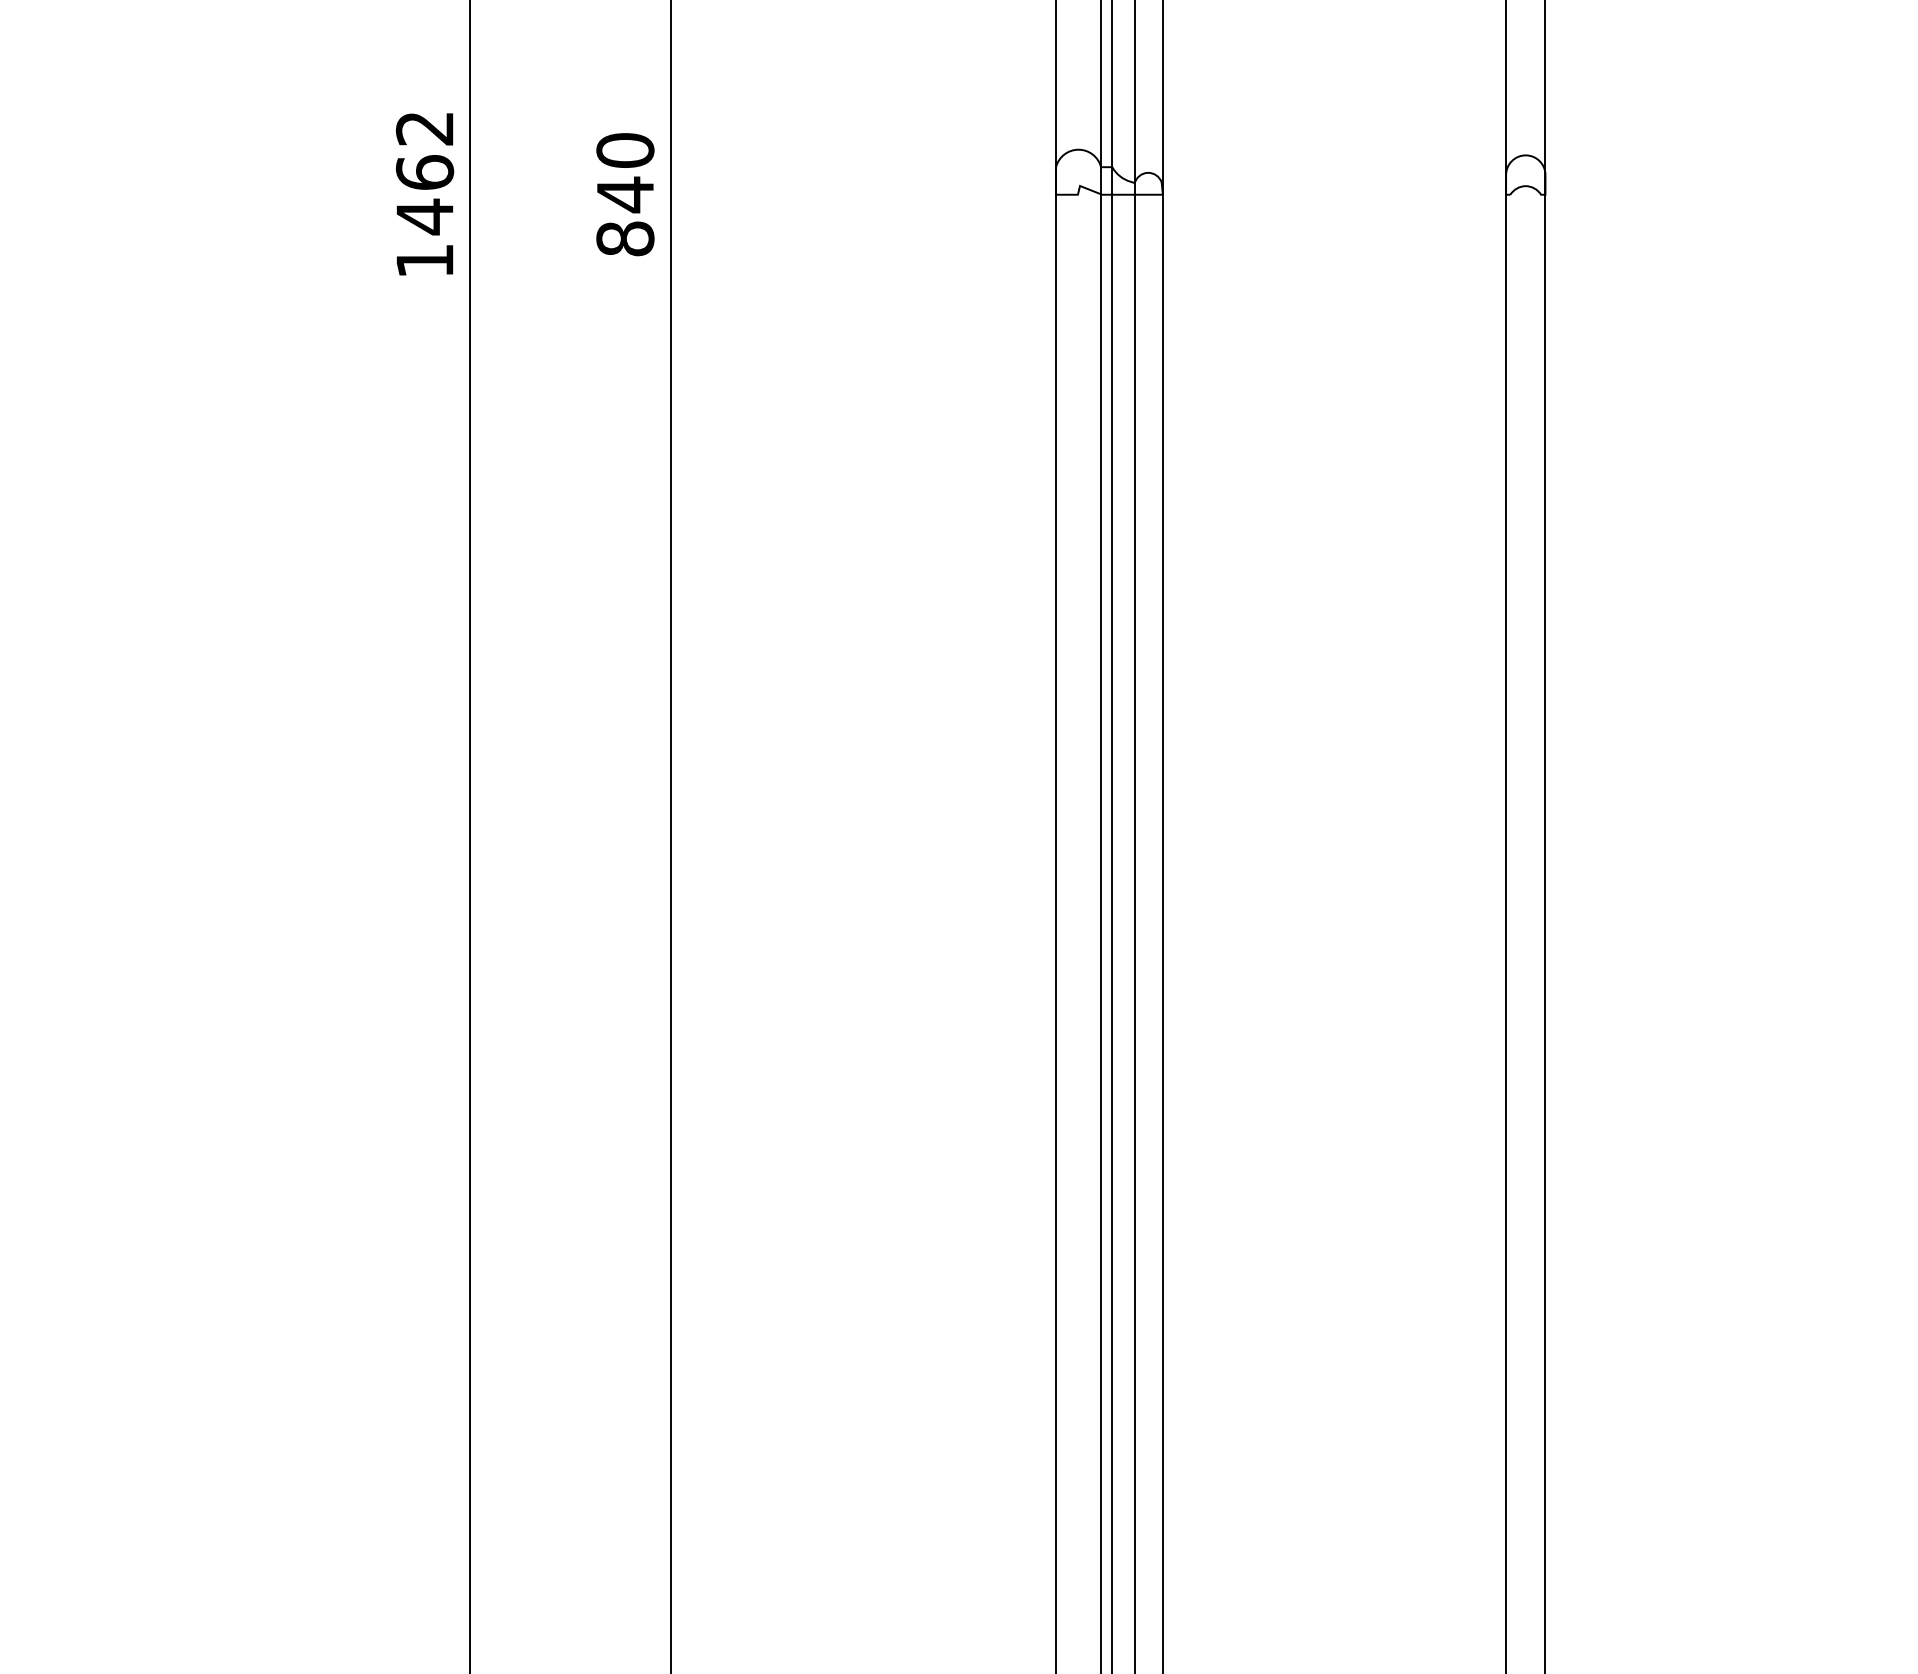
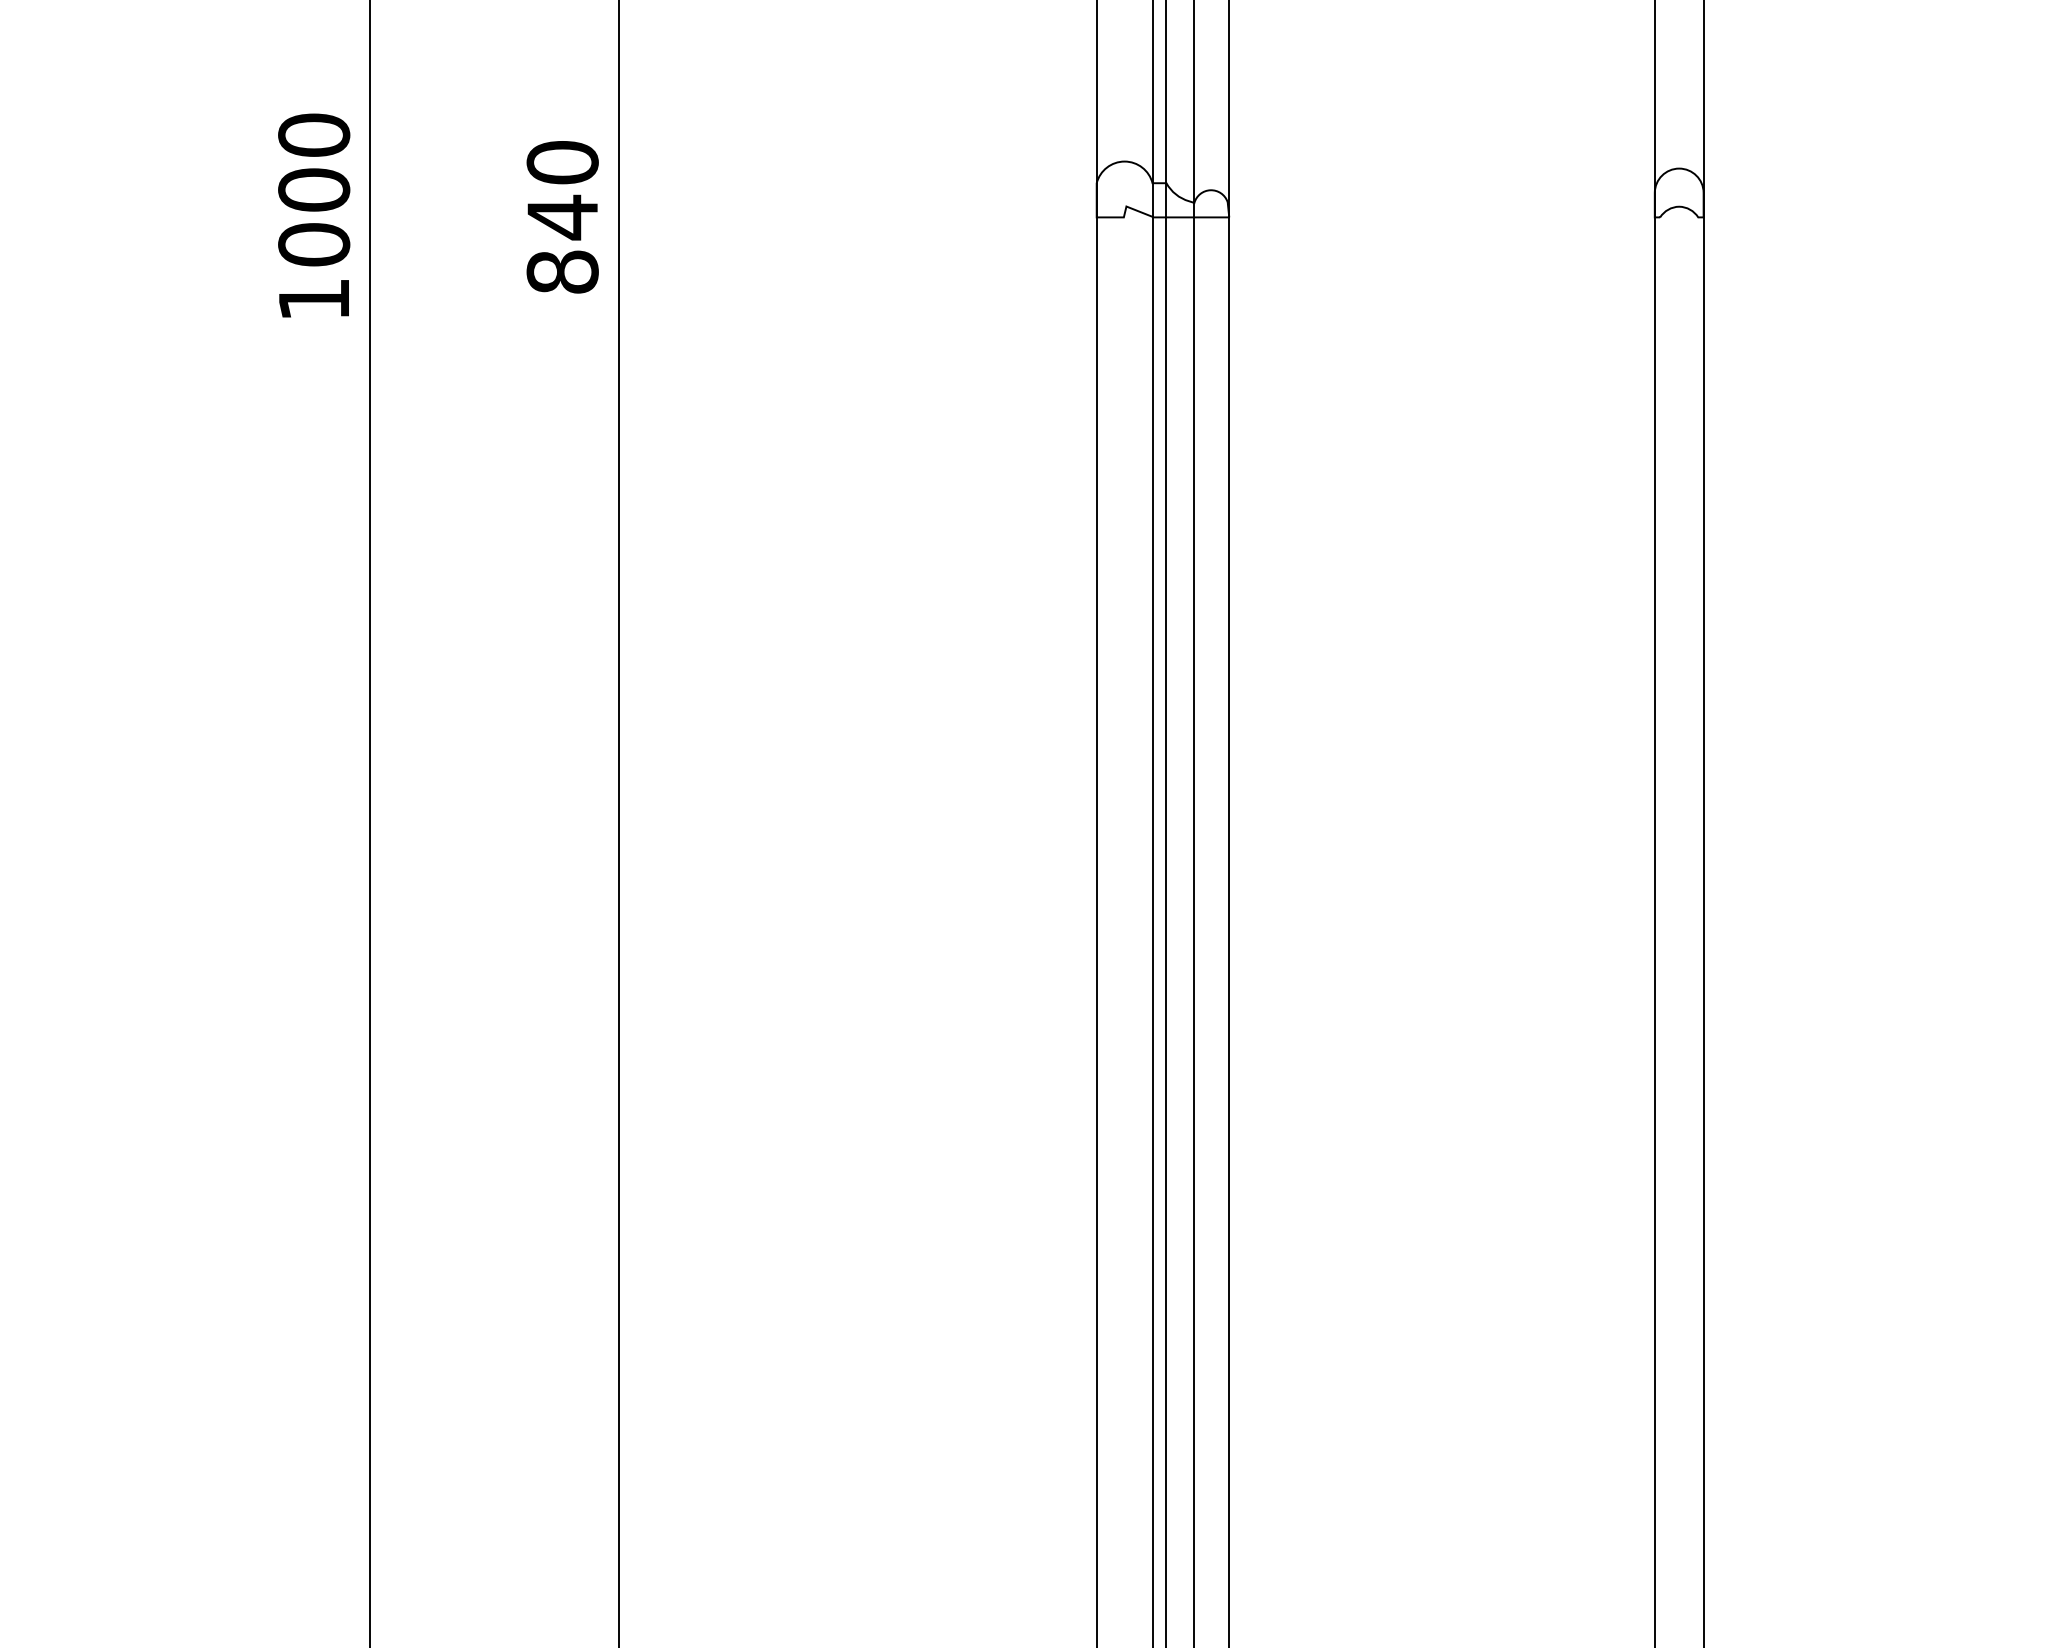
text: (424, 173) -> (313, 191), 1462 -> 1000

